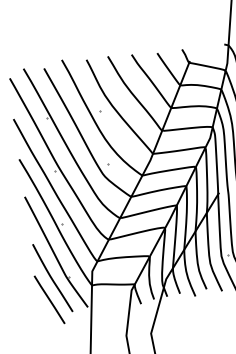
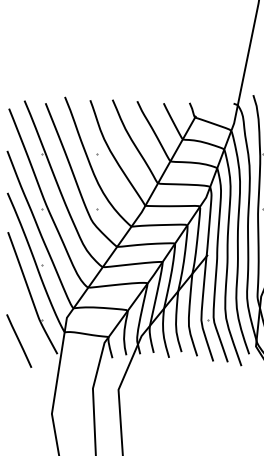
curve: (51, 277) -> (24, 318), removed

